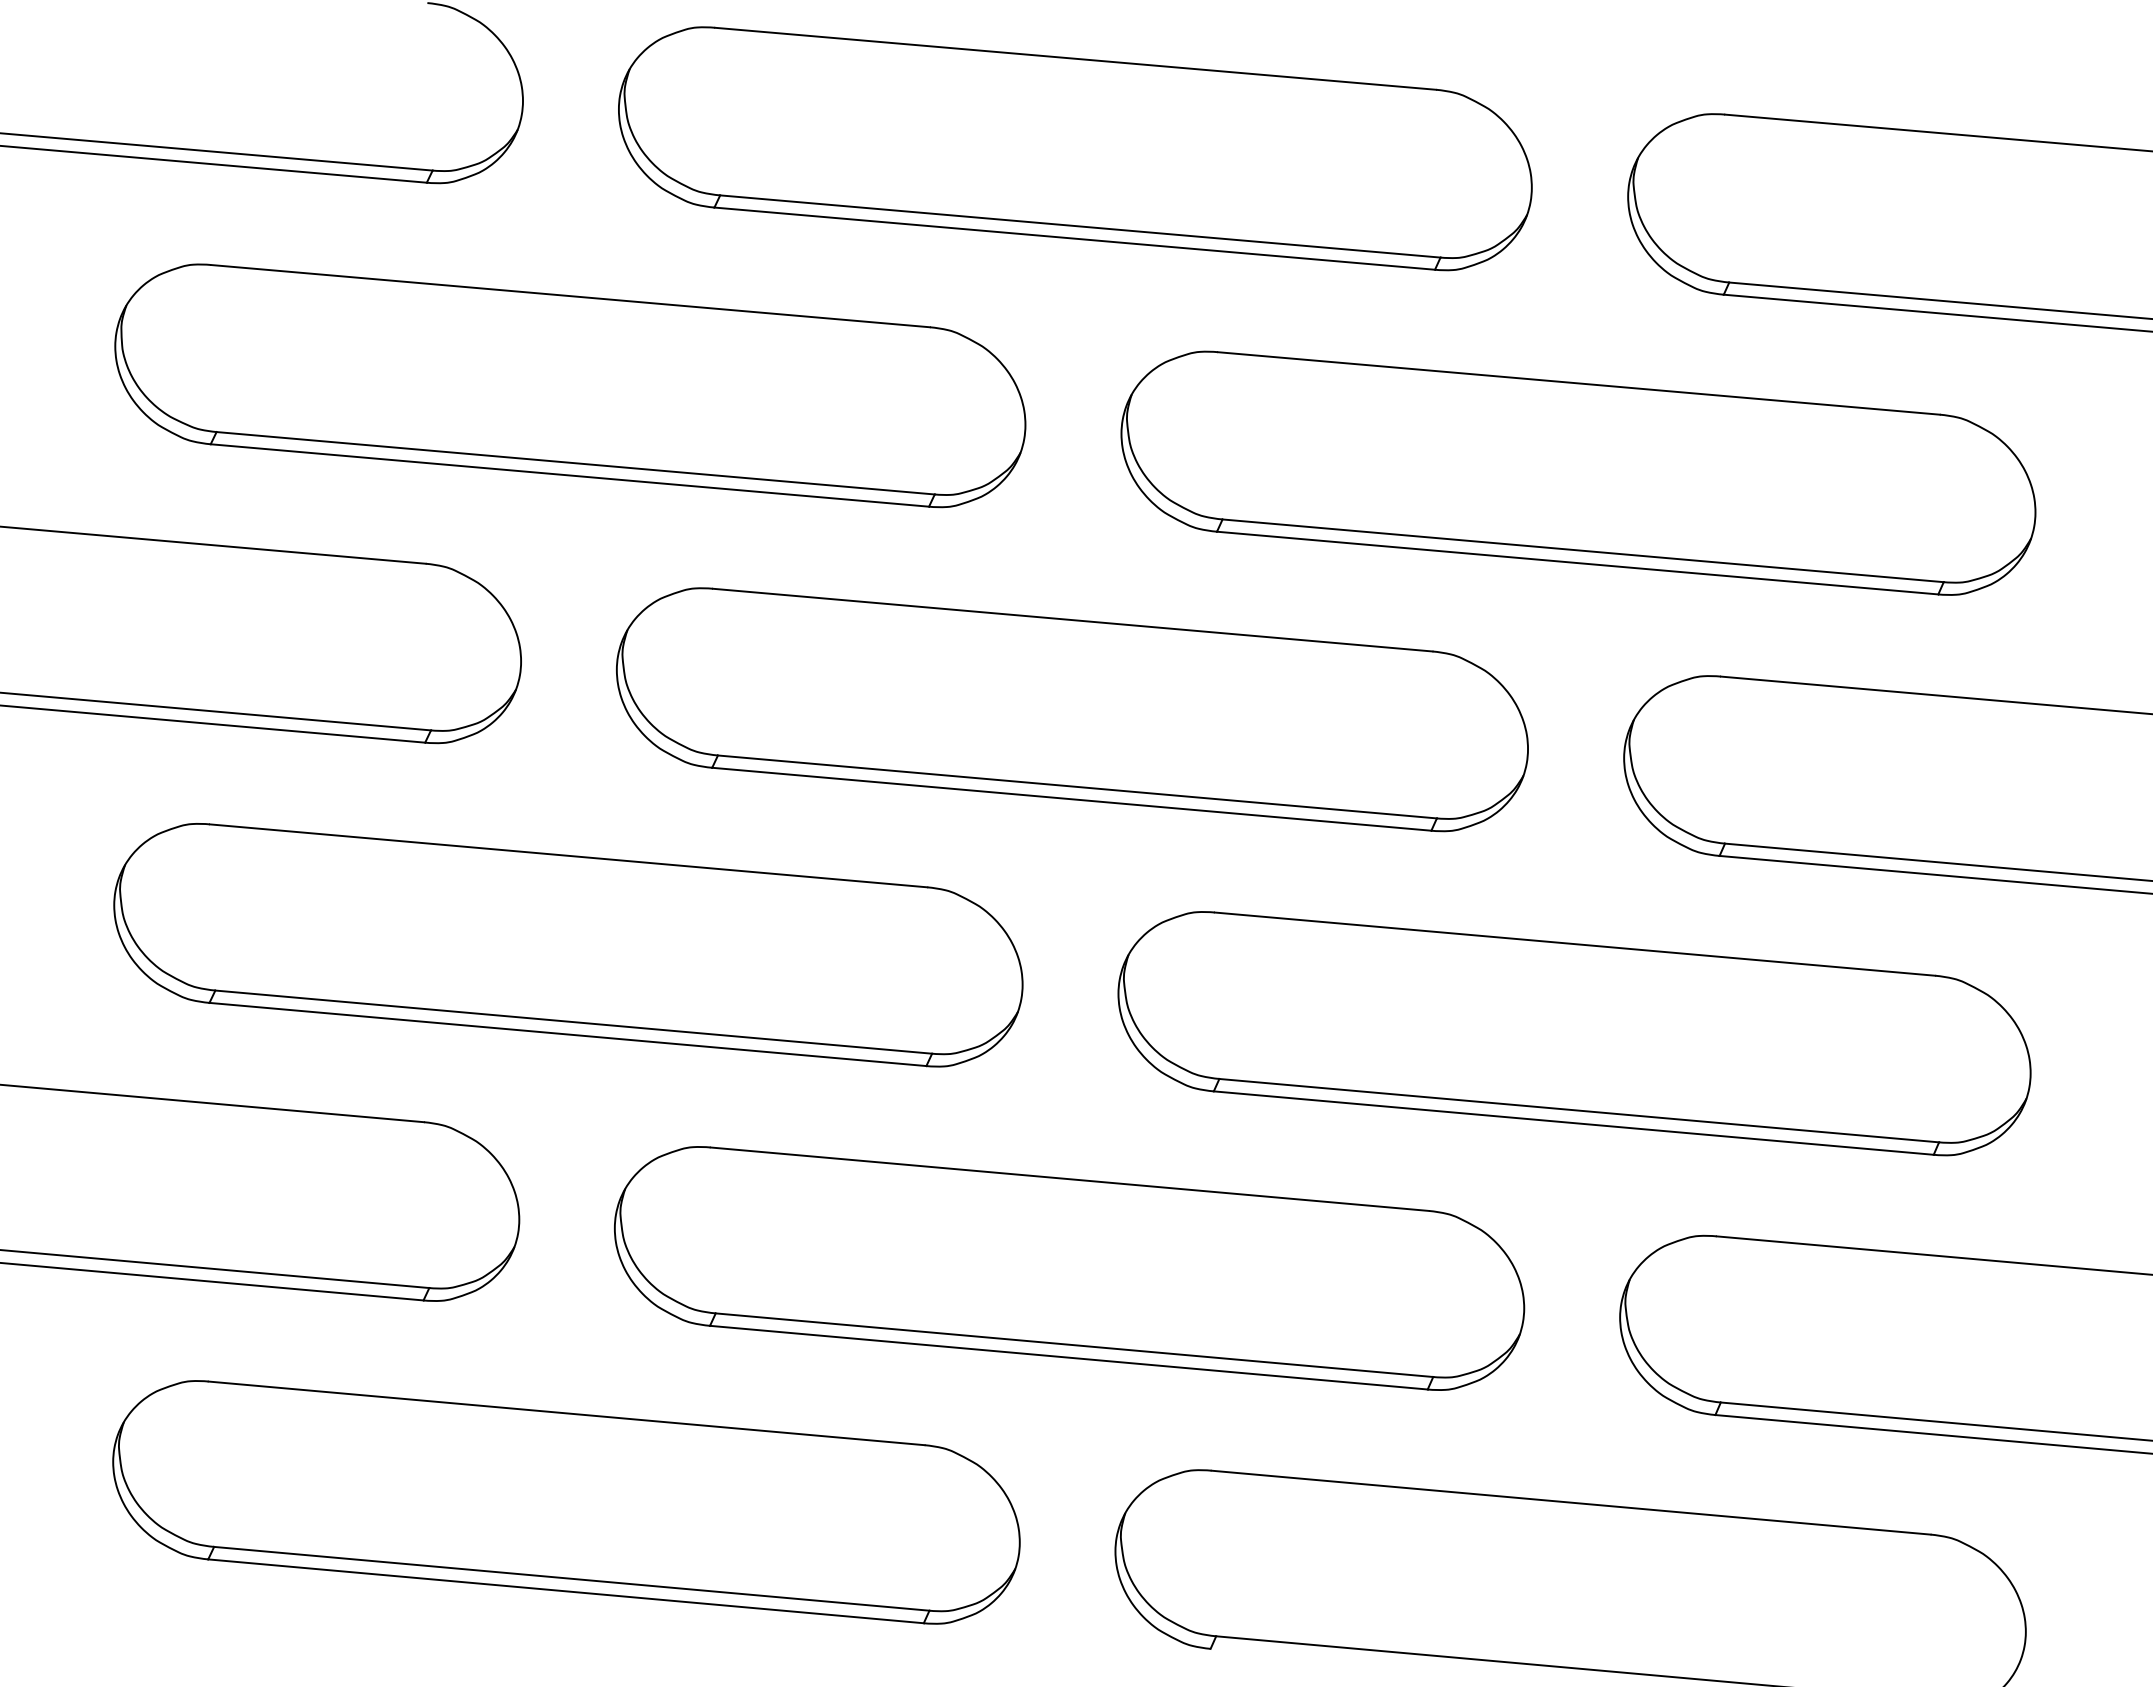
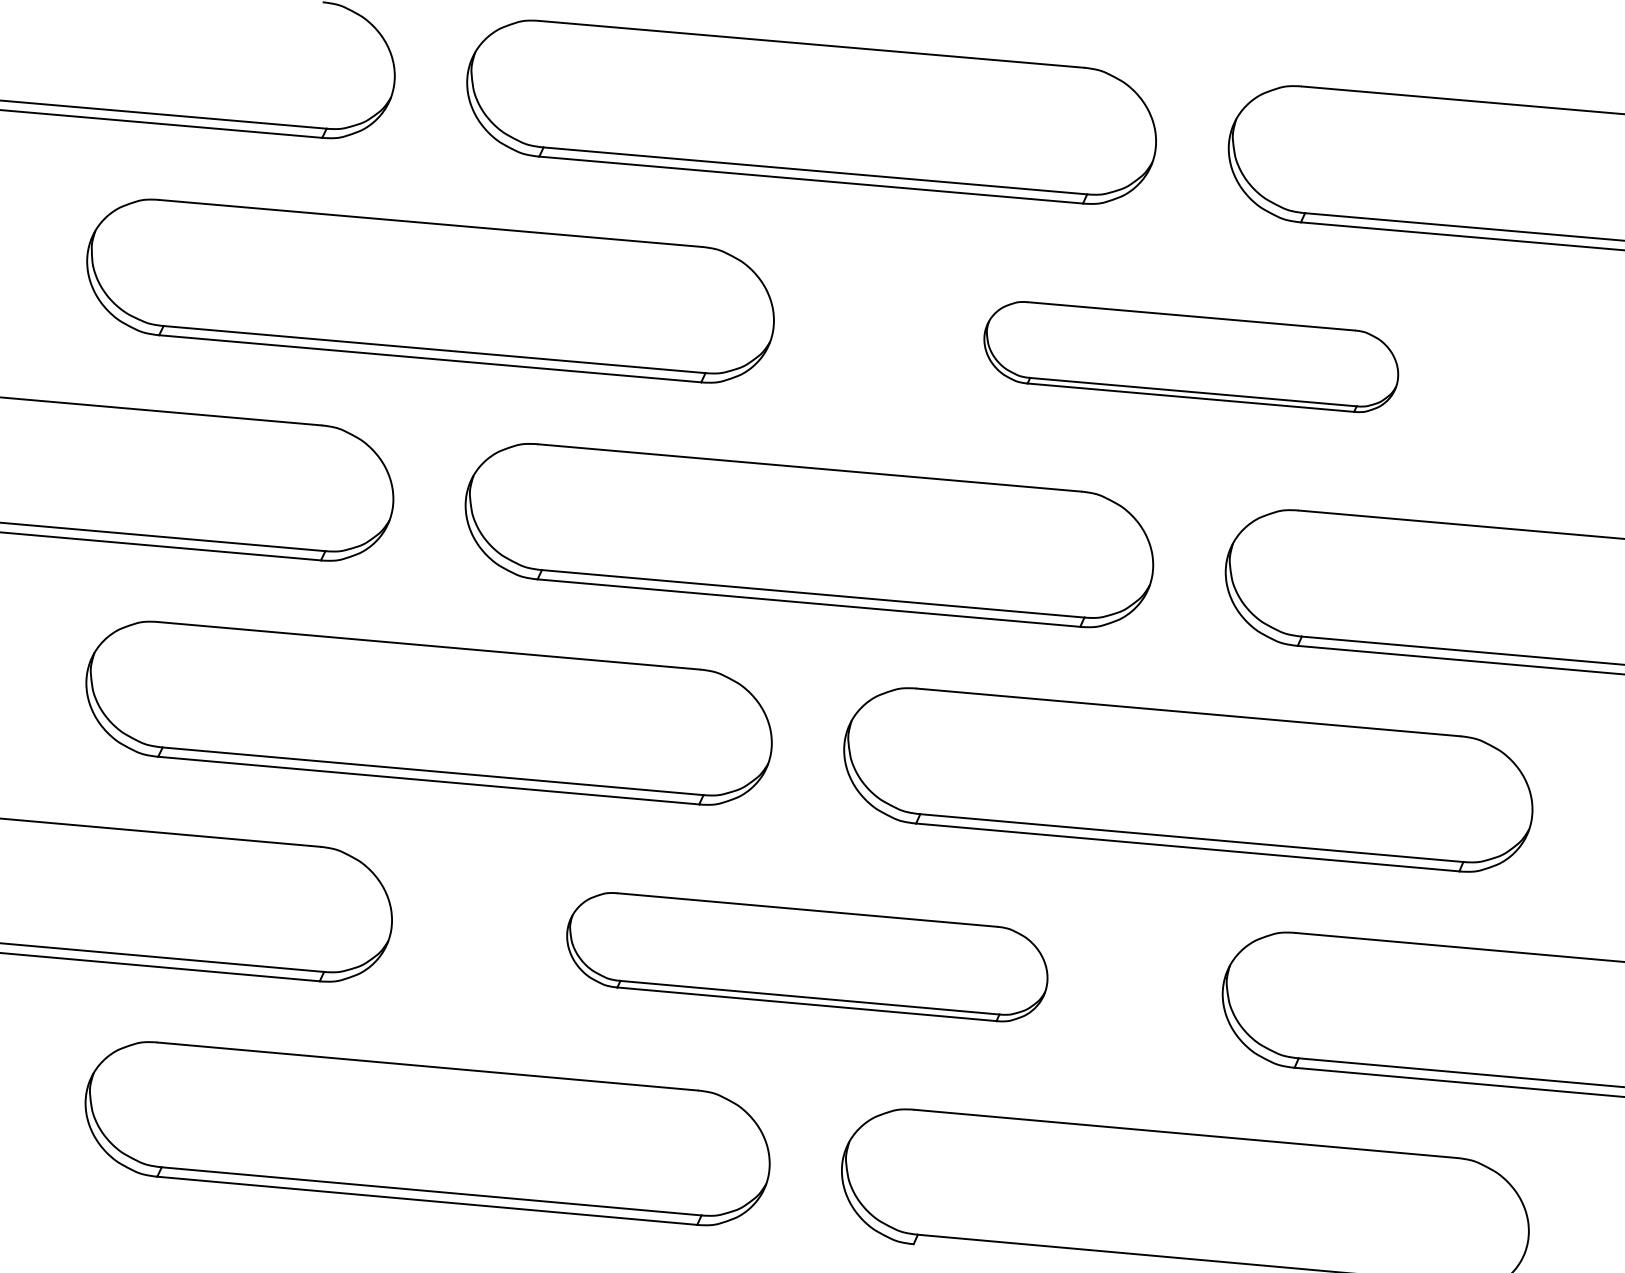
part: (1578, 472) -> (1191, 356), size x0.6
part: (1069, 1268) -> (807, 957), size x0.7

